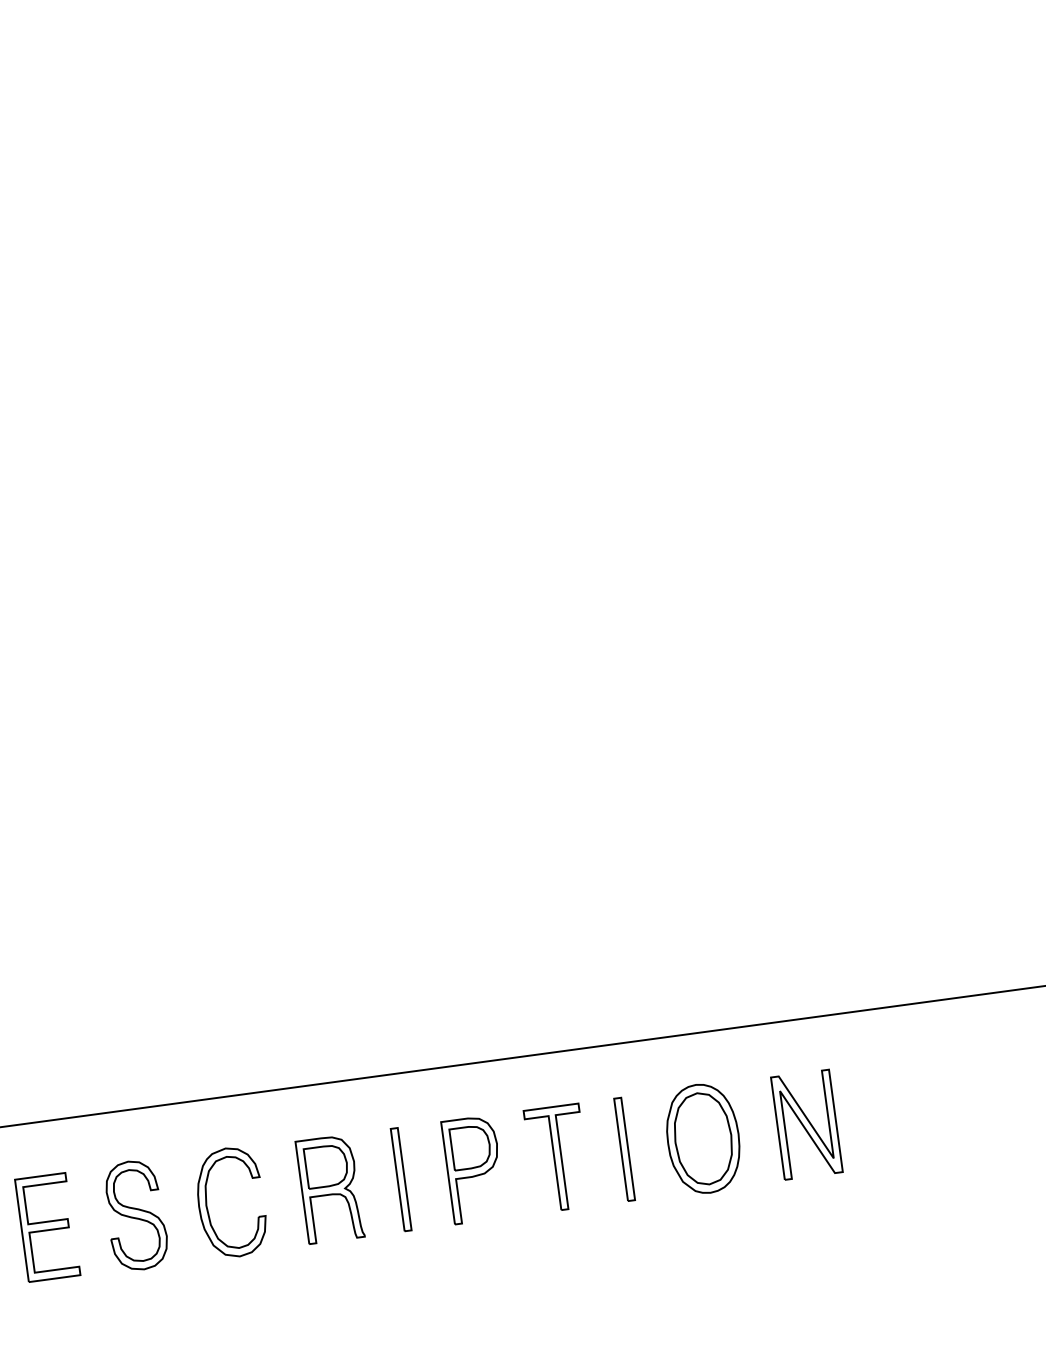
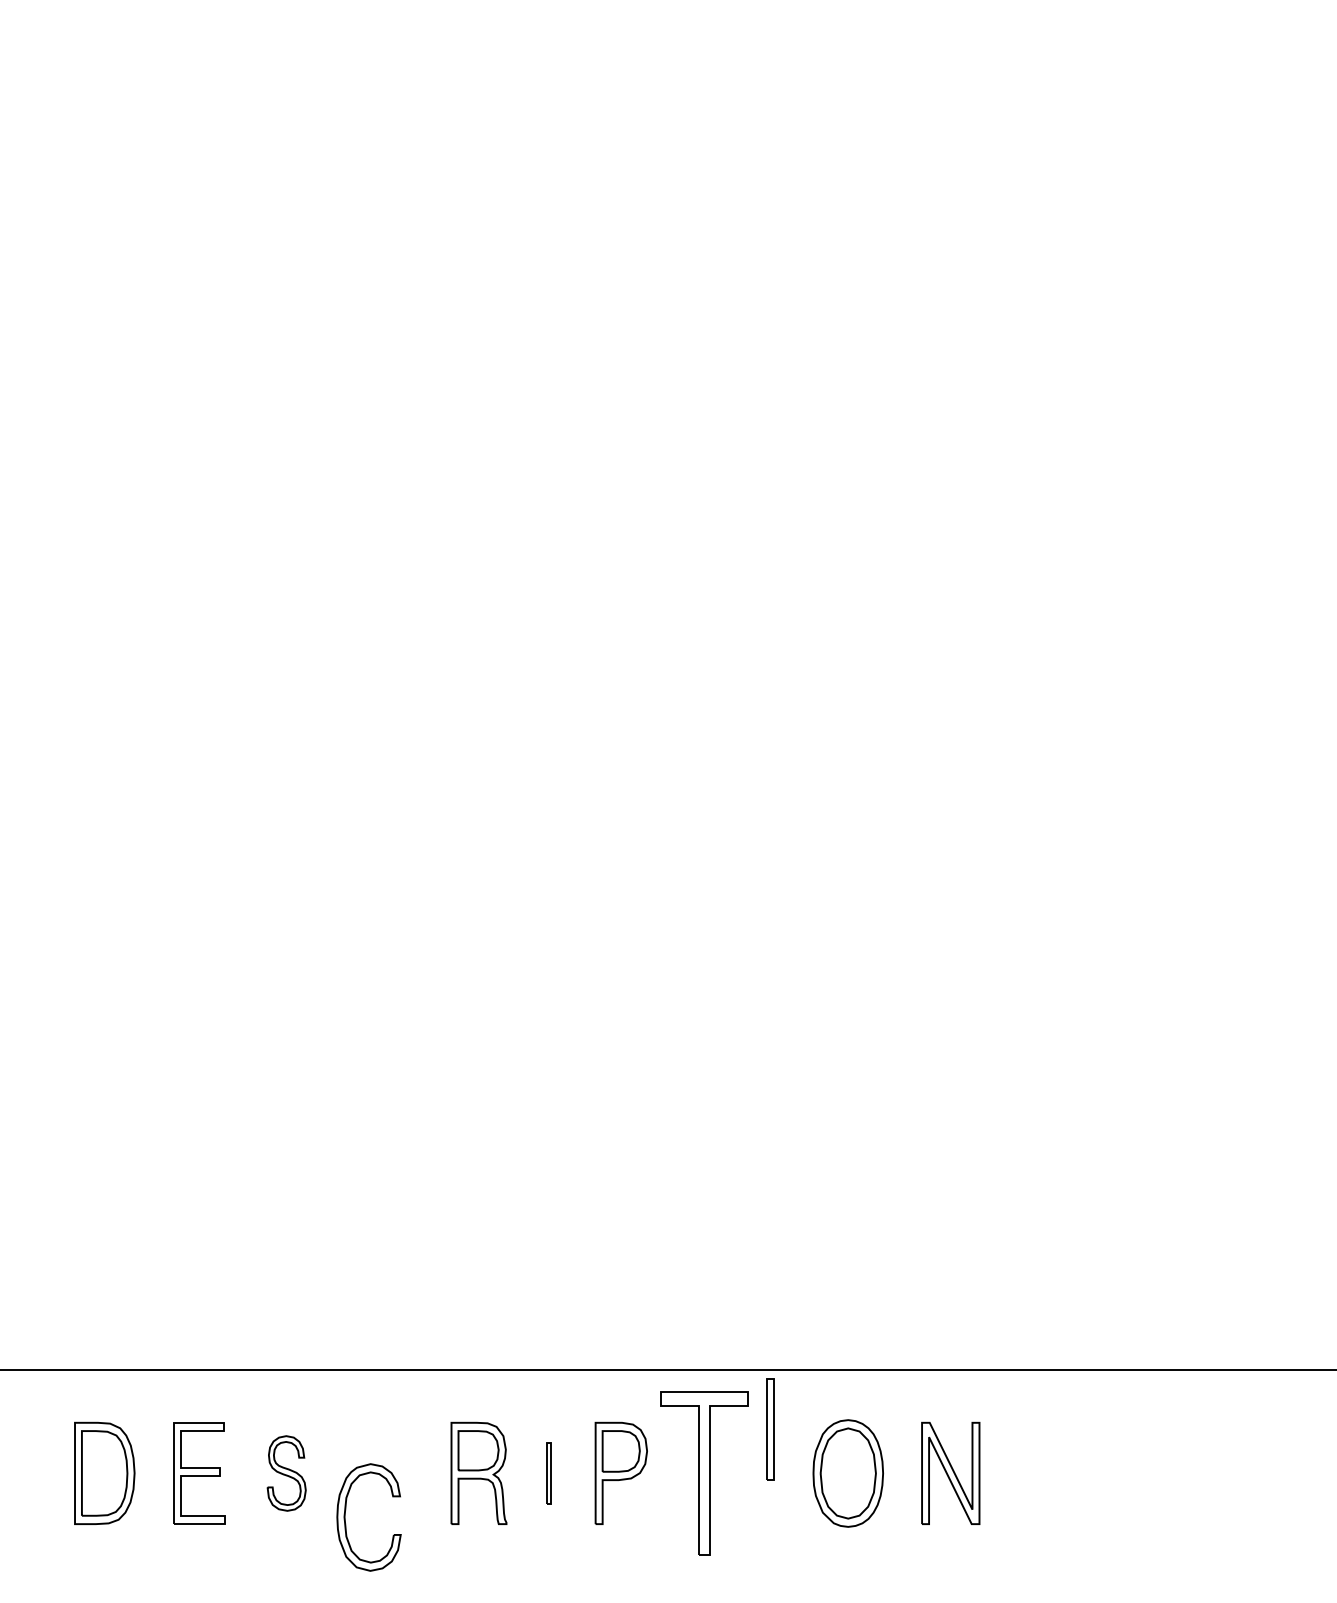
part: (624, 1149) -> (770, 1429), moved
part: (558, 1158) -> (704, 1473), size x1.6
part: (401, 1179) -> (549, 1473), size x0.6
part: (207, 1205) -> (345, 1517), moved
part: (135, 1215) -> (286, 1473), size x0.7

